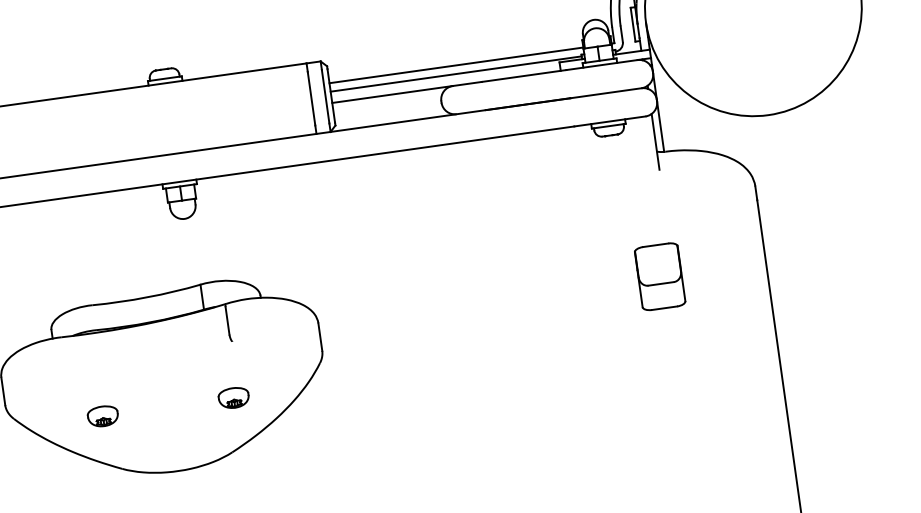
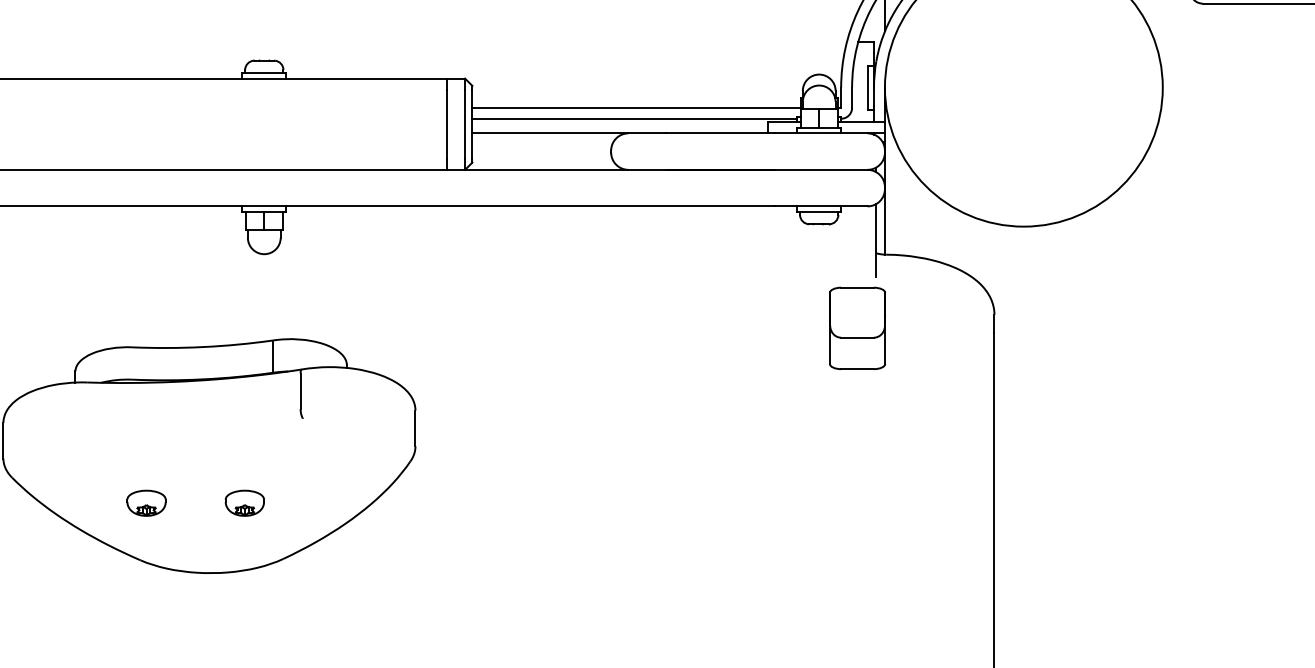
part: (660, 276) -> (857, 327), moved
part: (233, 397) -> (244, 502), moved
part: (102, 415) -> (146, 502), moved

